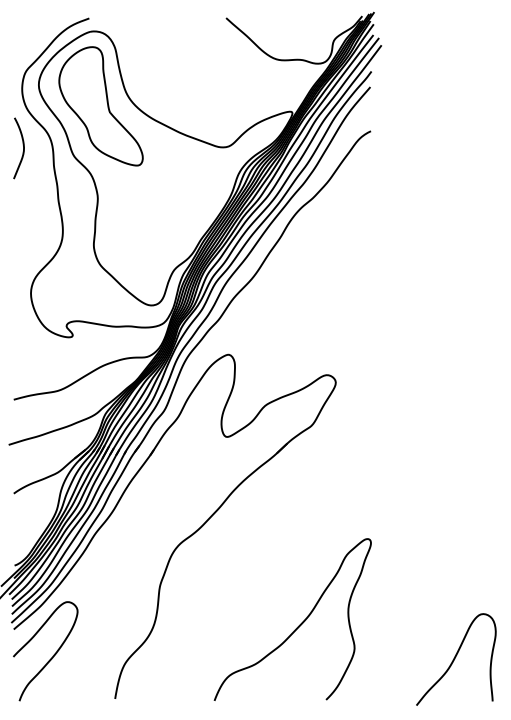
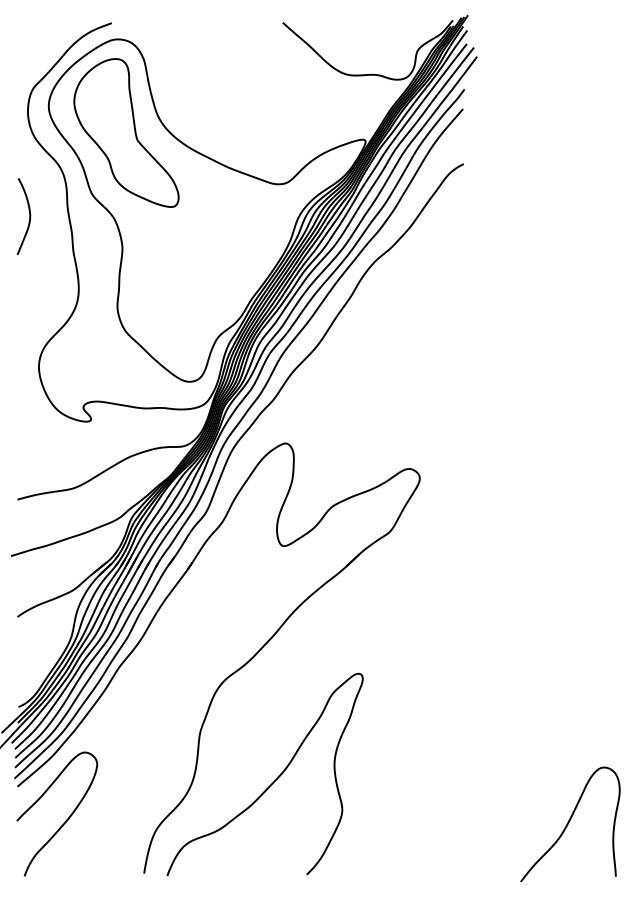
curve: (23, 148) -> (29, 216), moved
curve: (298, 626) -> (272, 782), moved

